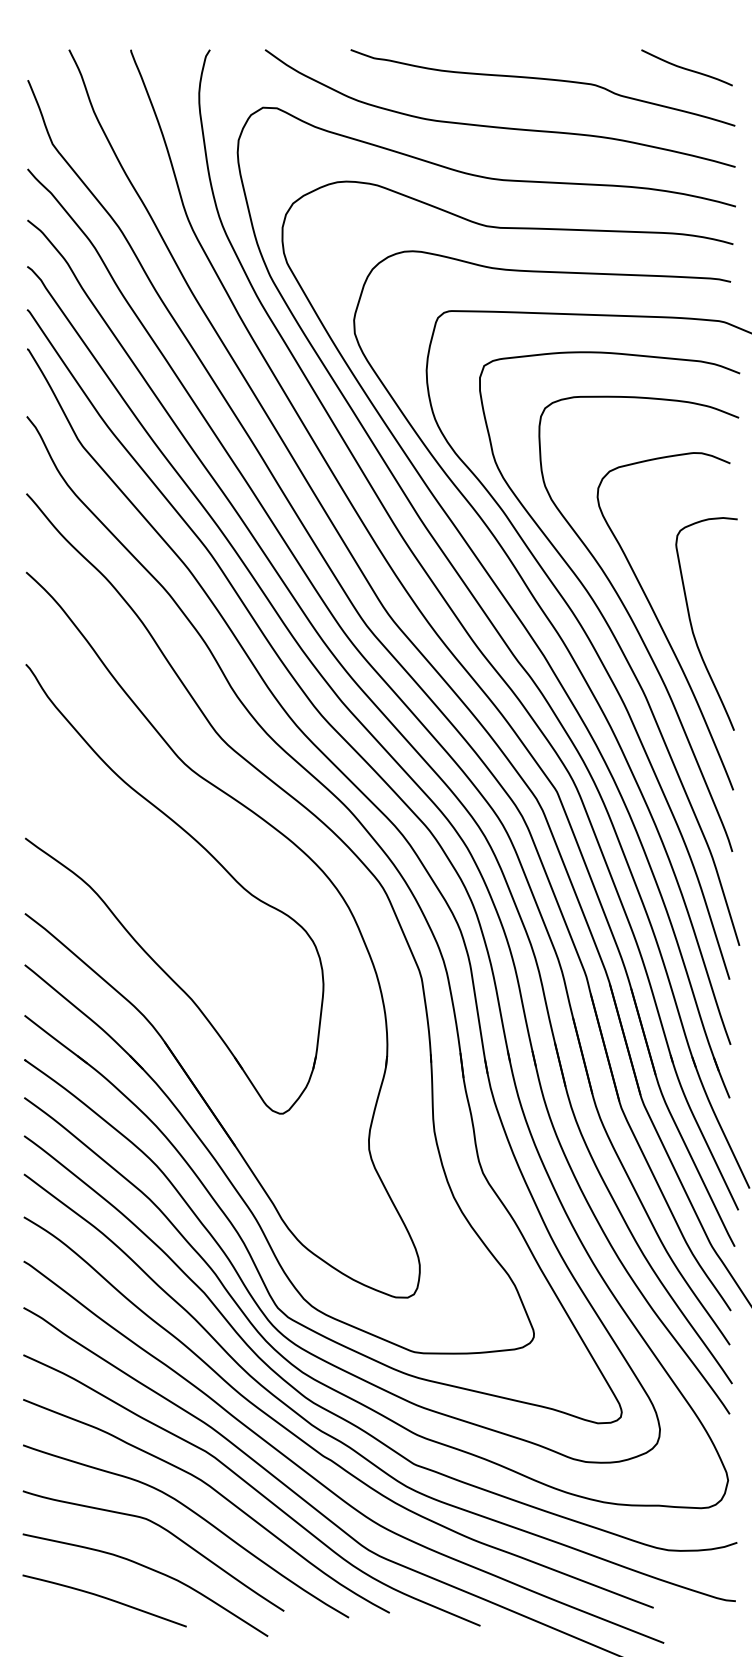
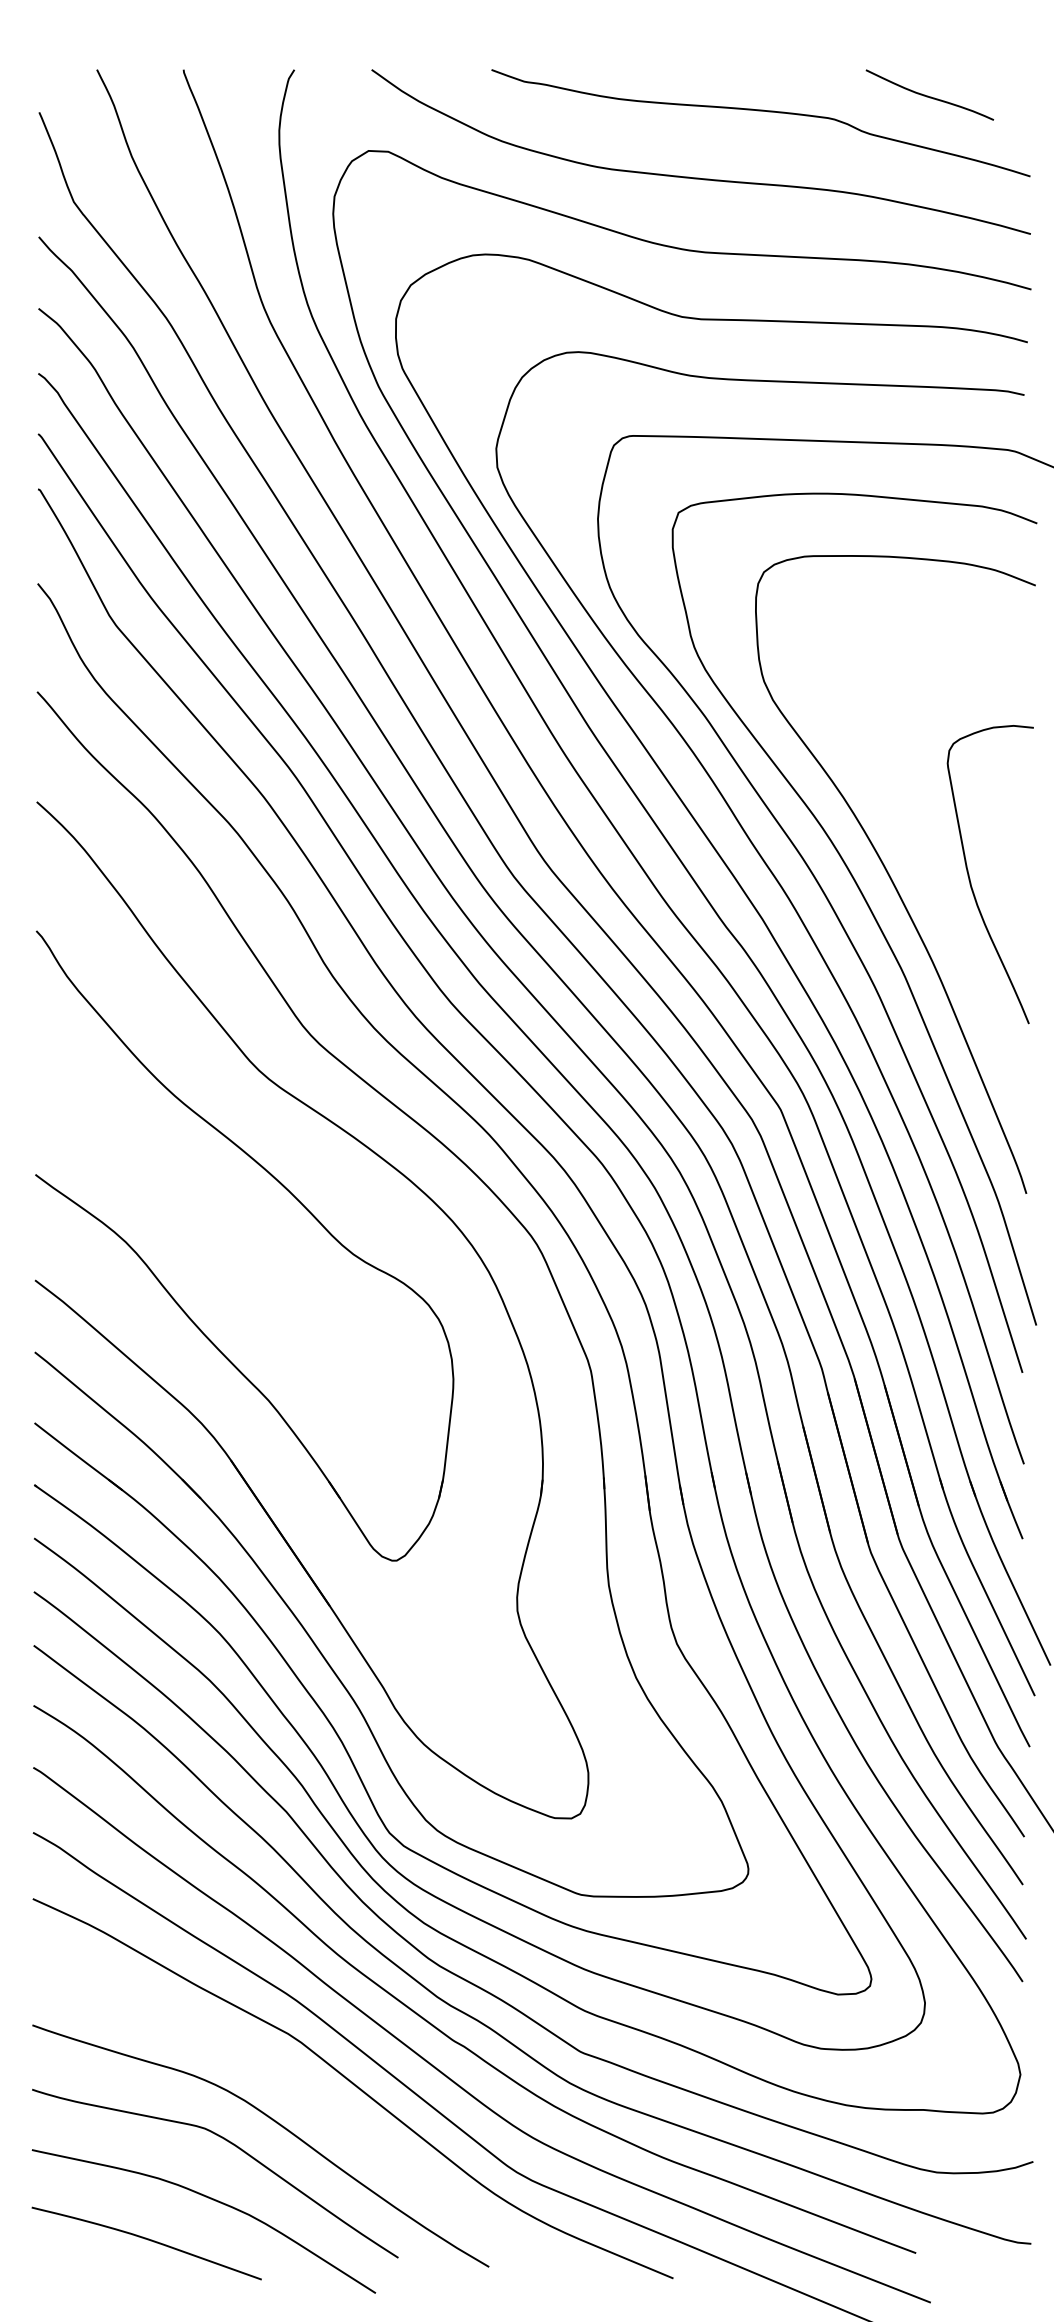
curve: (686, 68) -> (928, 95), moved
curve: (660, 623) -> (925, 873), removed
curve: (216, 1492) -> (303, 2091), removed

